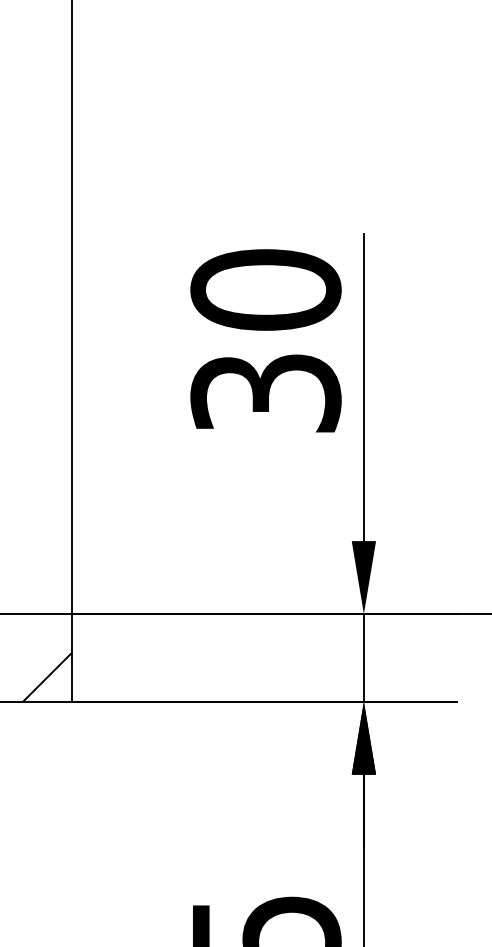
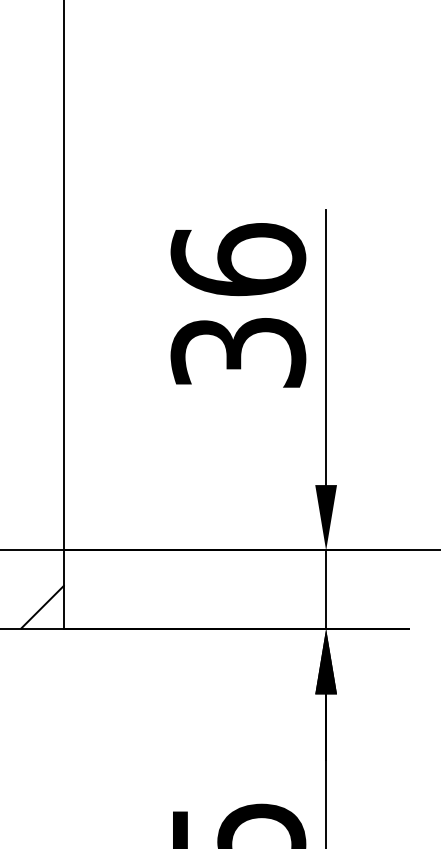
text: (266, 289) -> (238, 259), 30 -> 36

